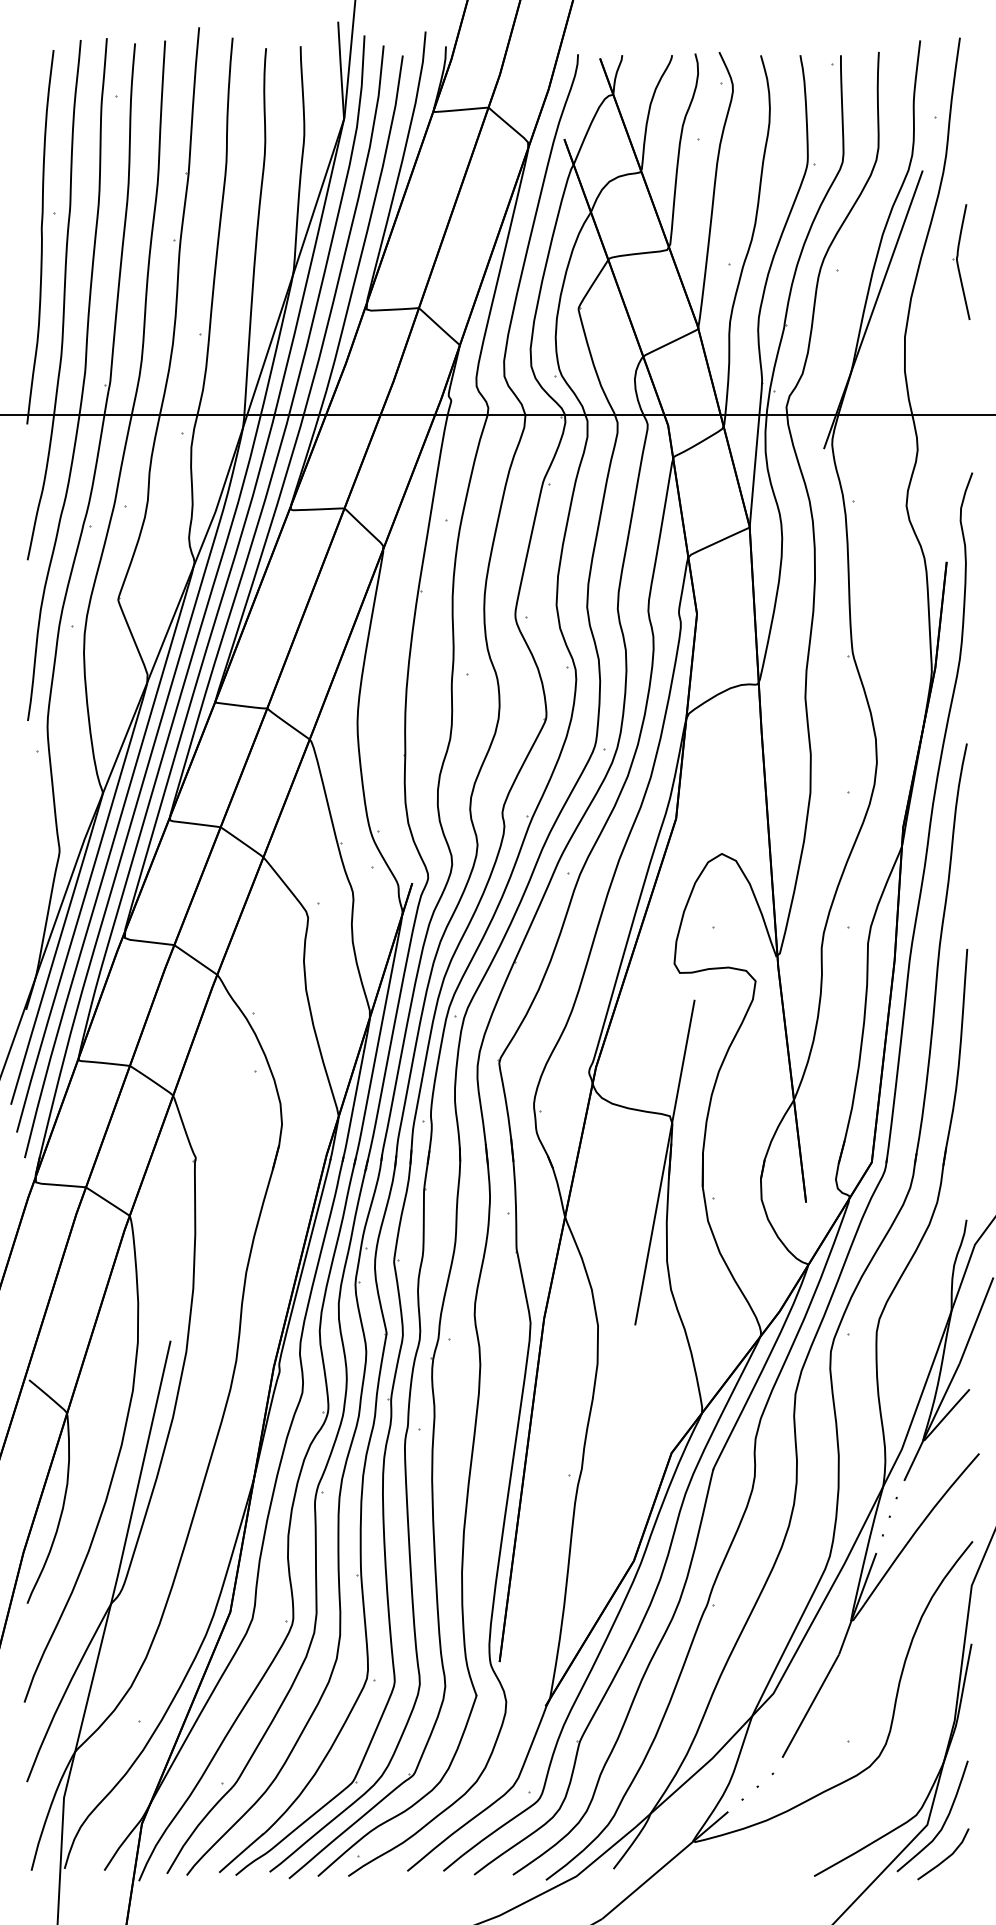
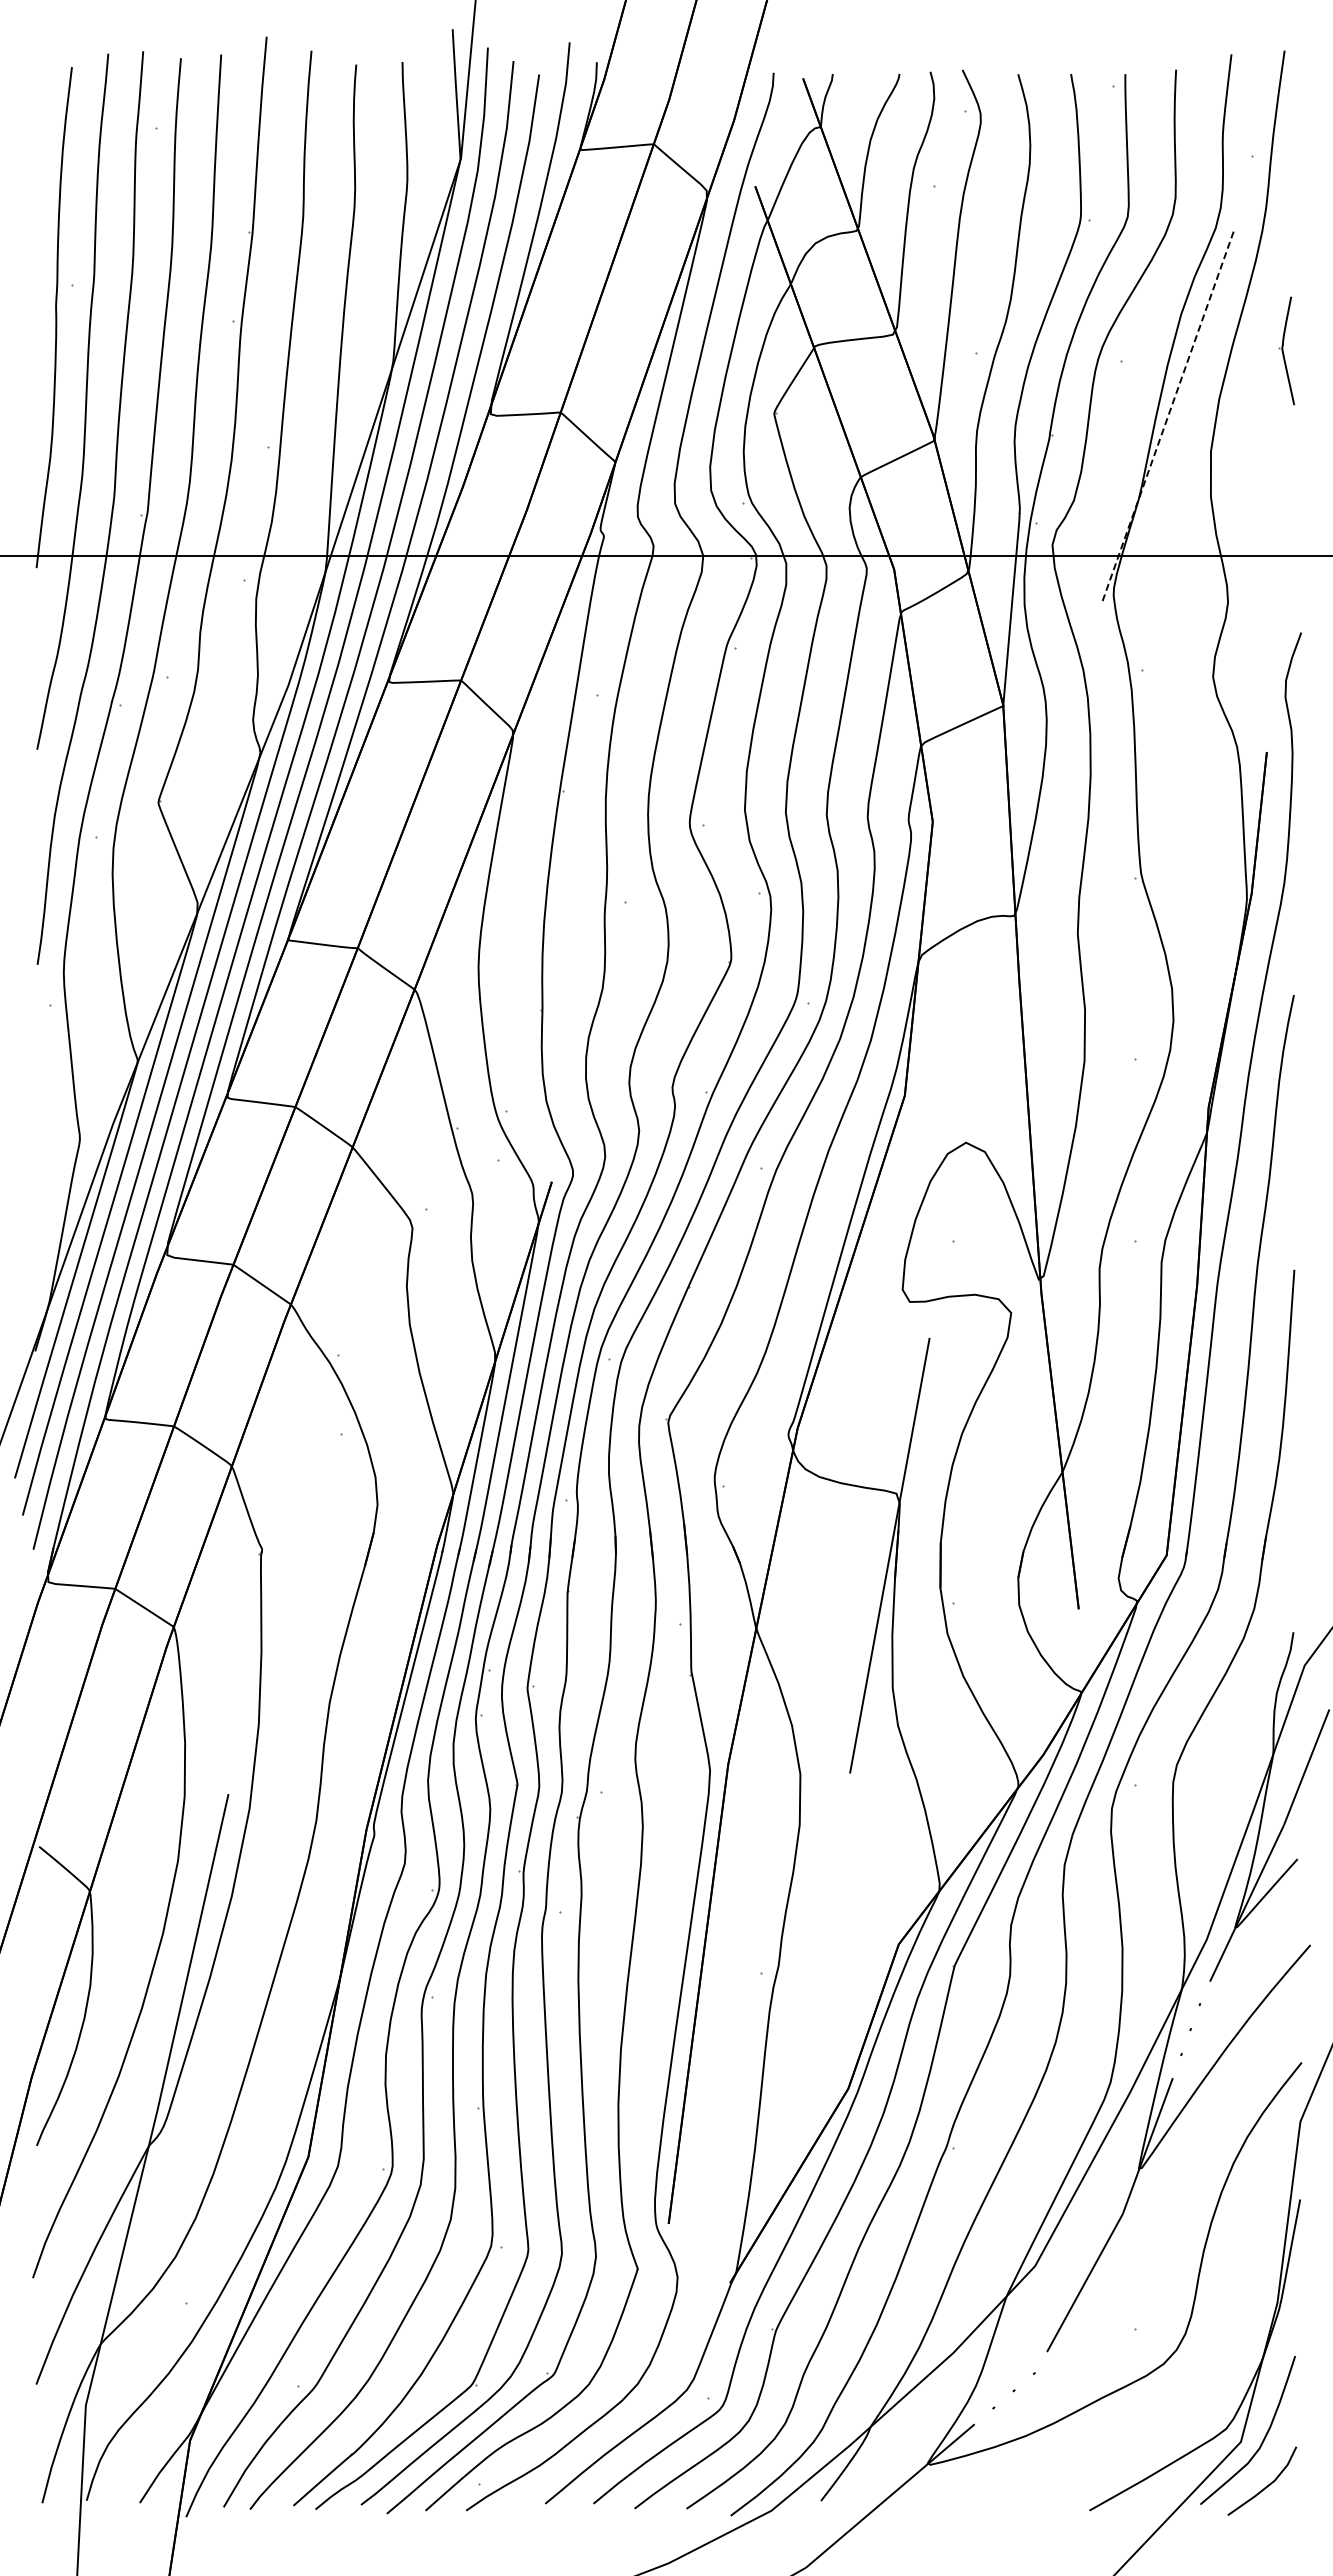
part: (961, 261) -> (1286, 350), size x0.7
line: (873, 309) -> (1168, 414), solid -> dashed

